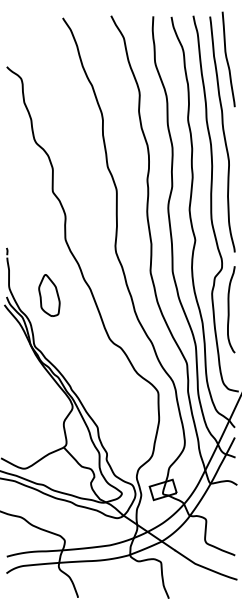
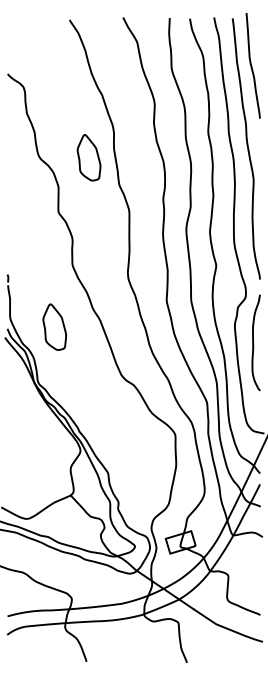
part: (80, 142) -> (89, 157), added

